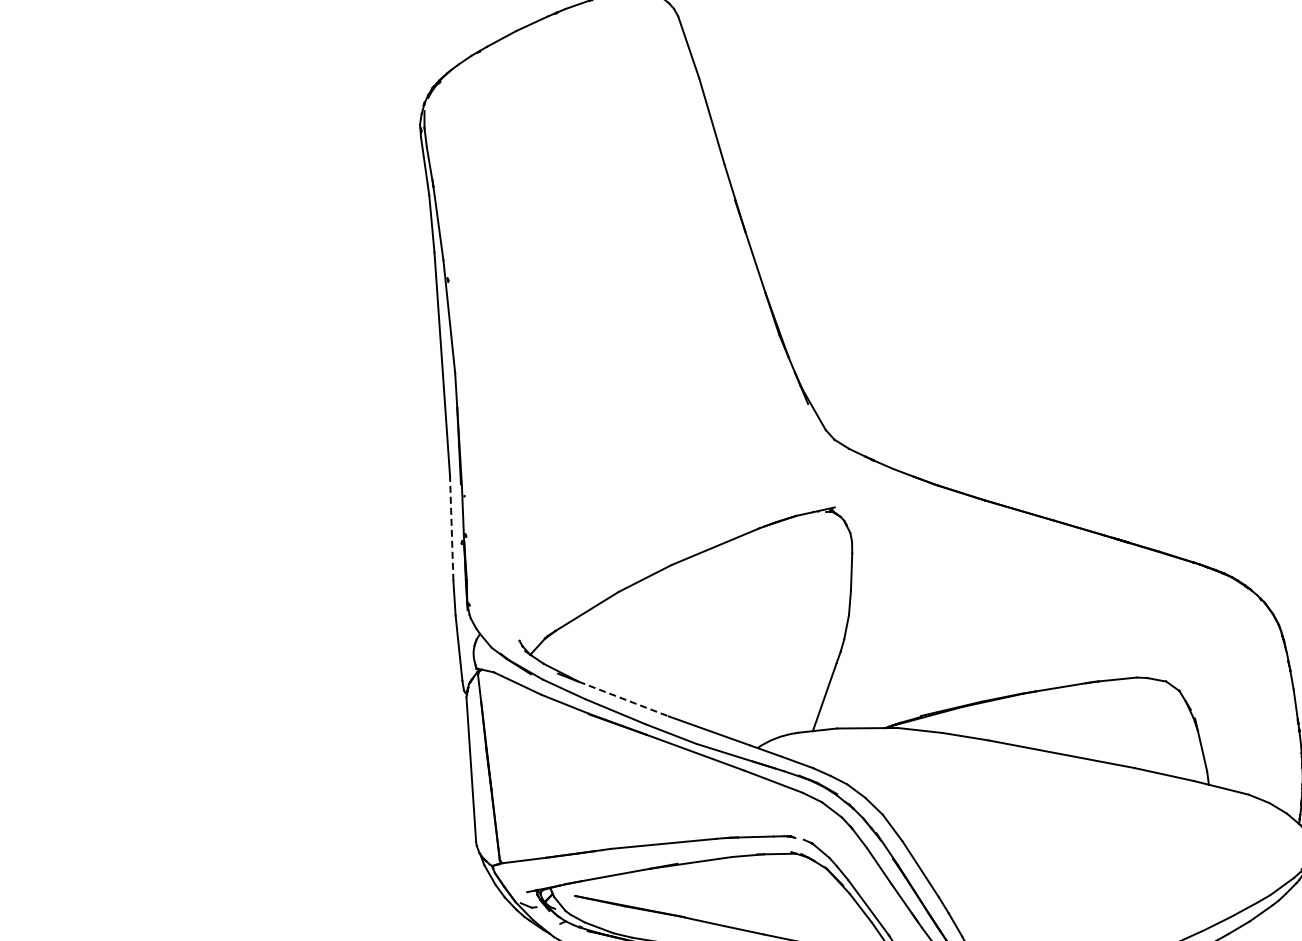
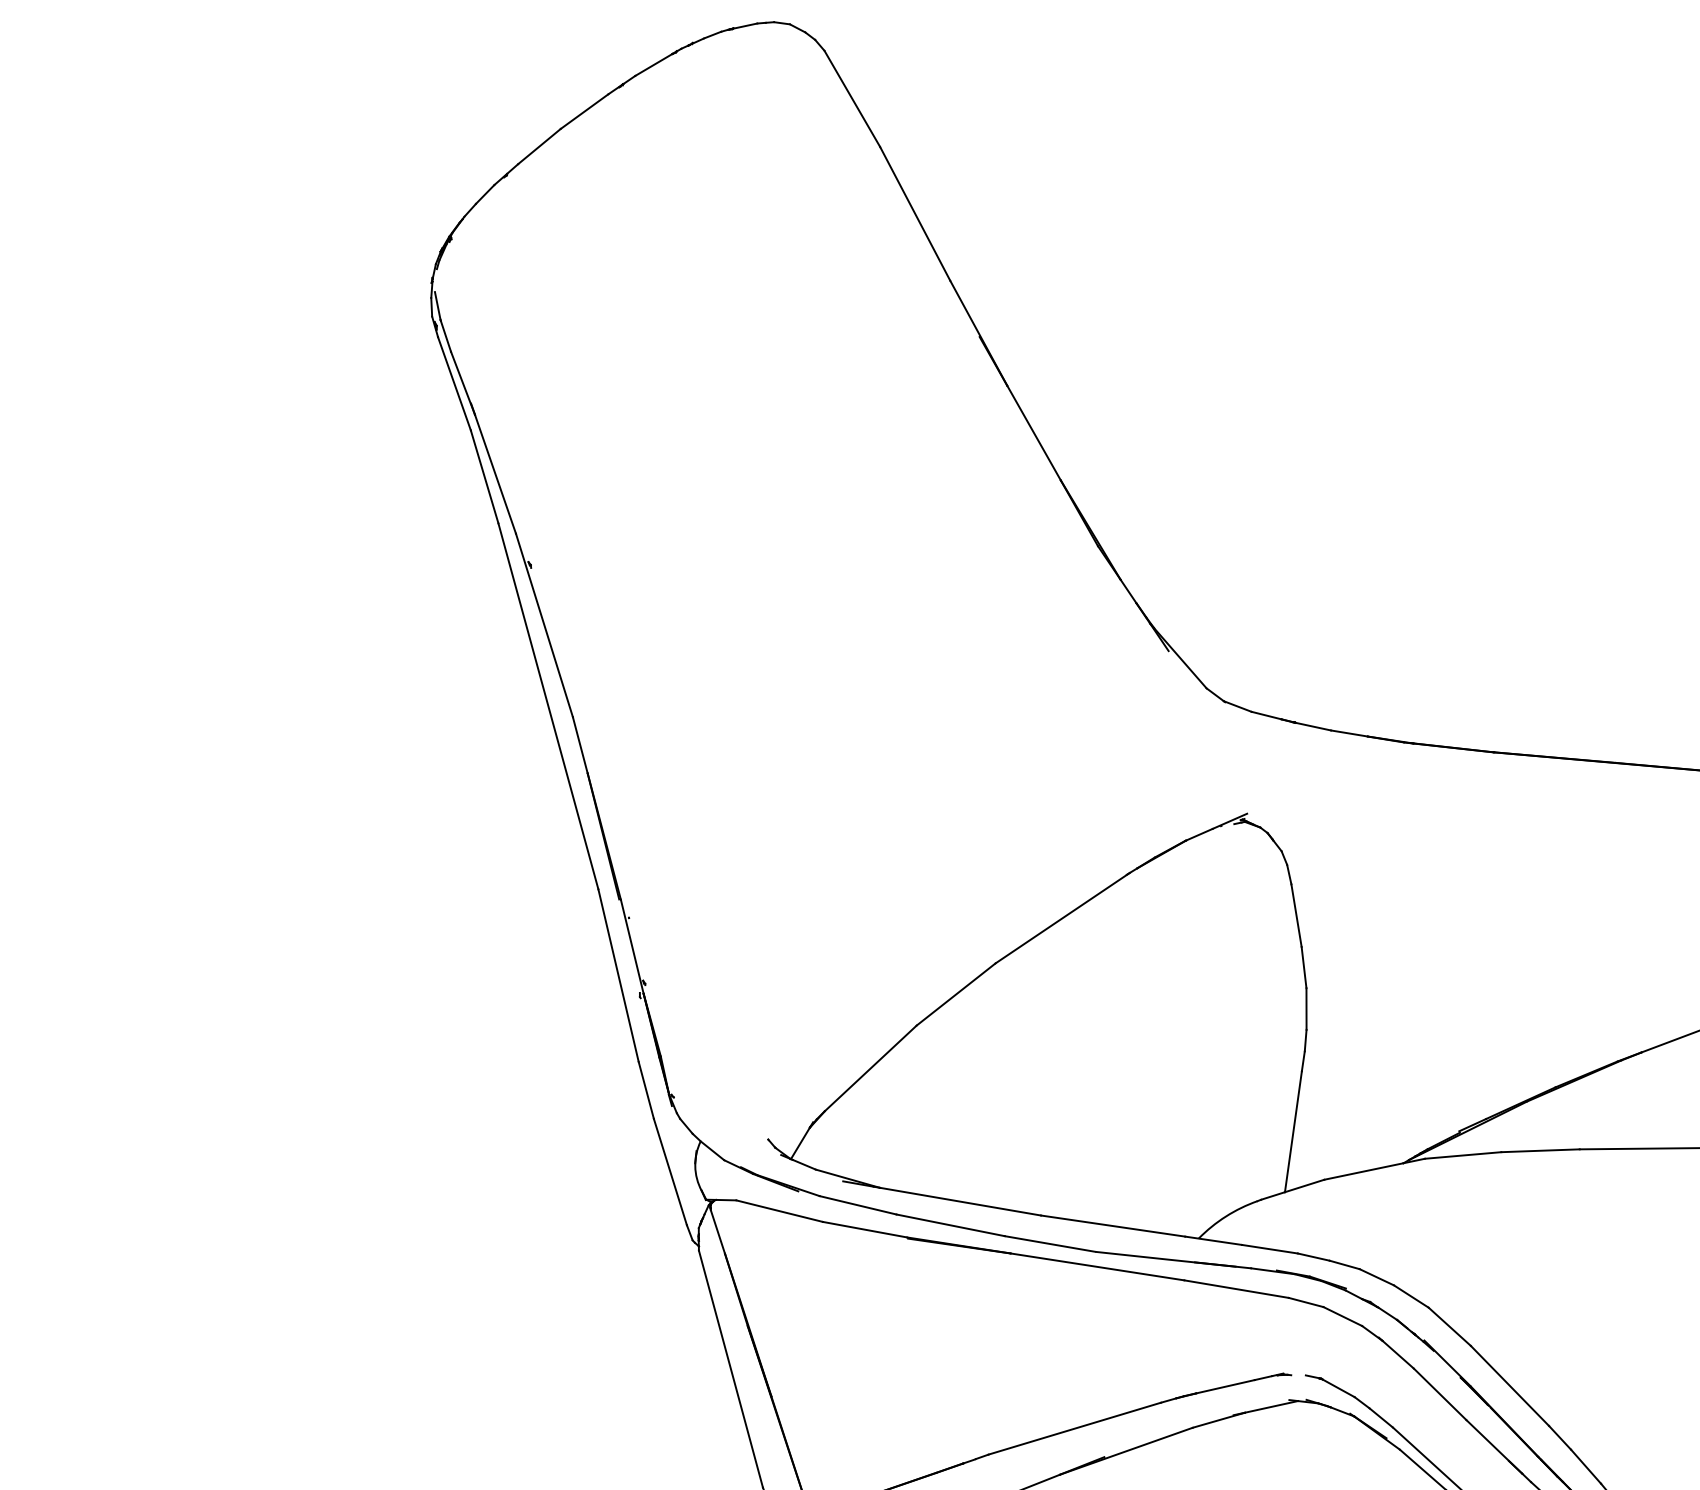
line: (451, 527) -> (617, 974), dashed -> solid
line: (624, 699) -> (961, 1202), dashed -> solid

